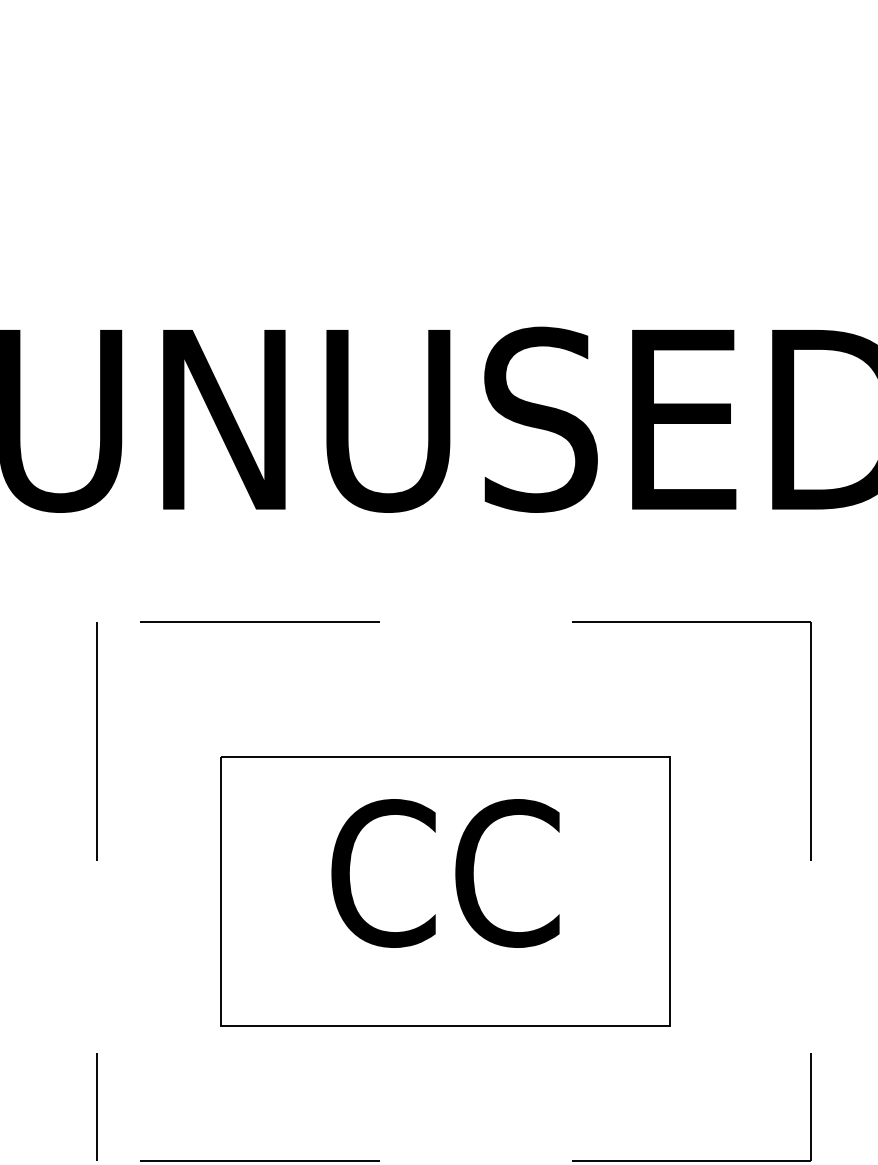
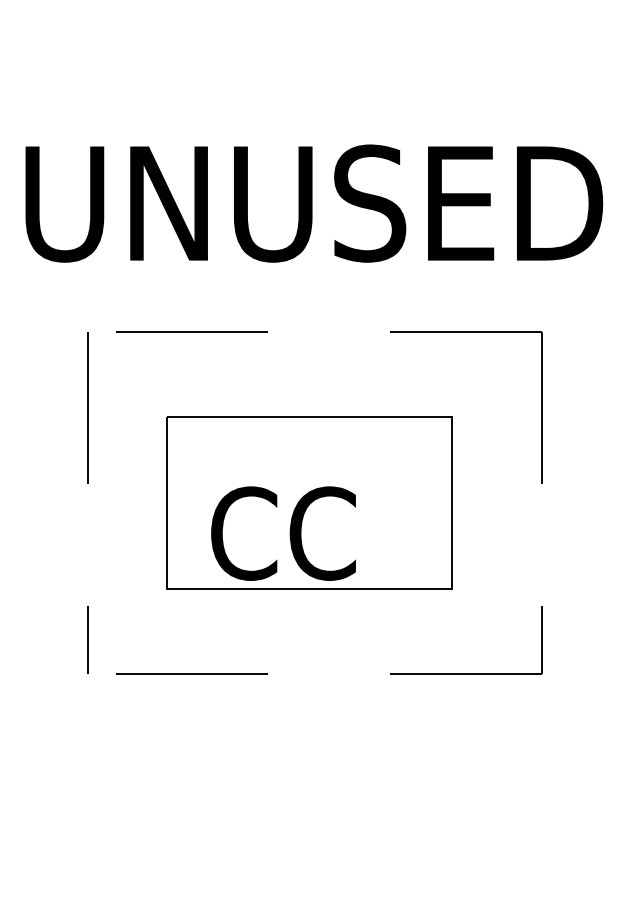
text: (445, 873) -> (283, 533), moved

